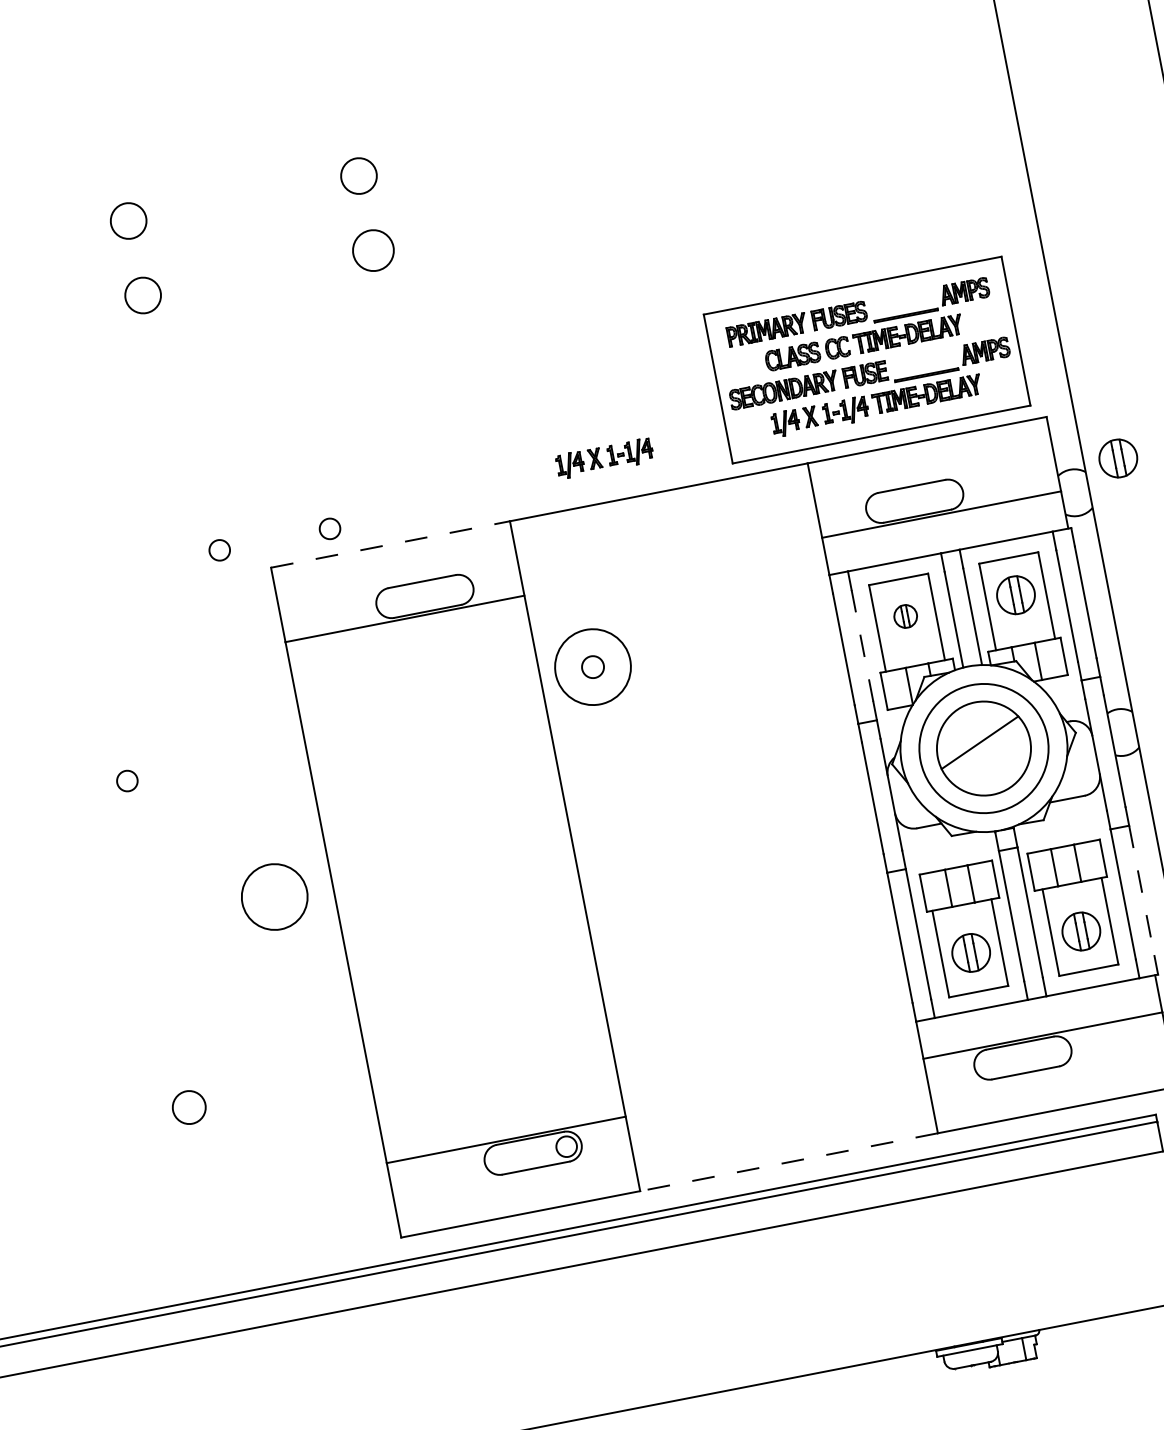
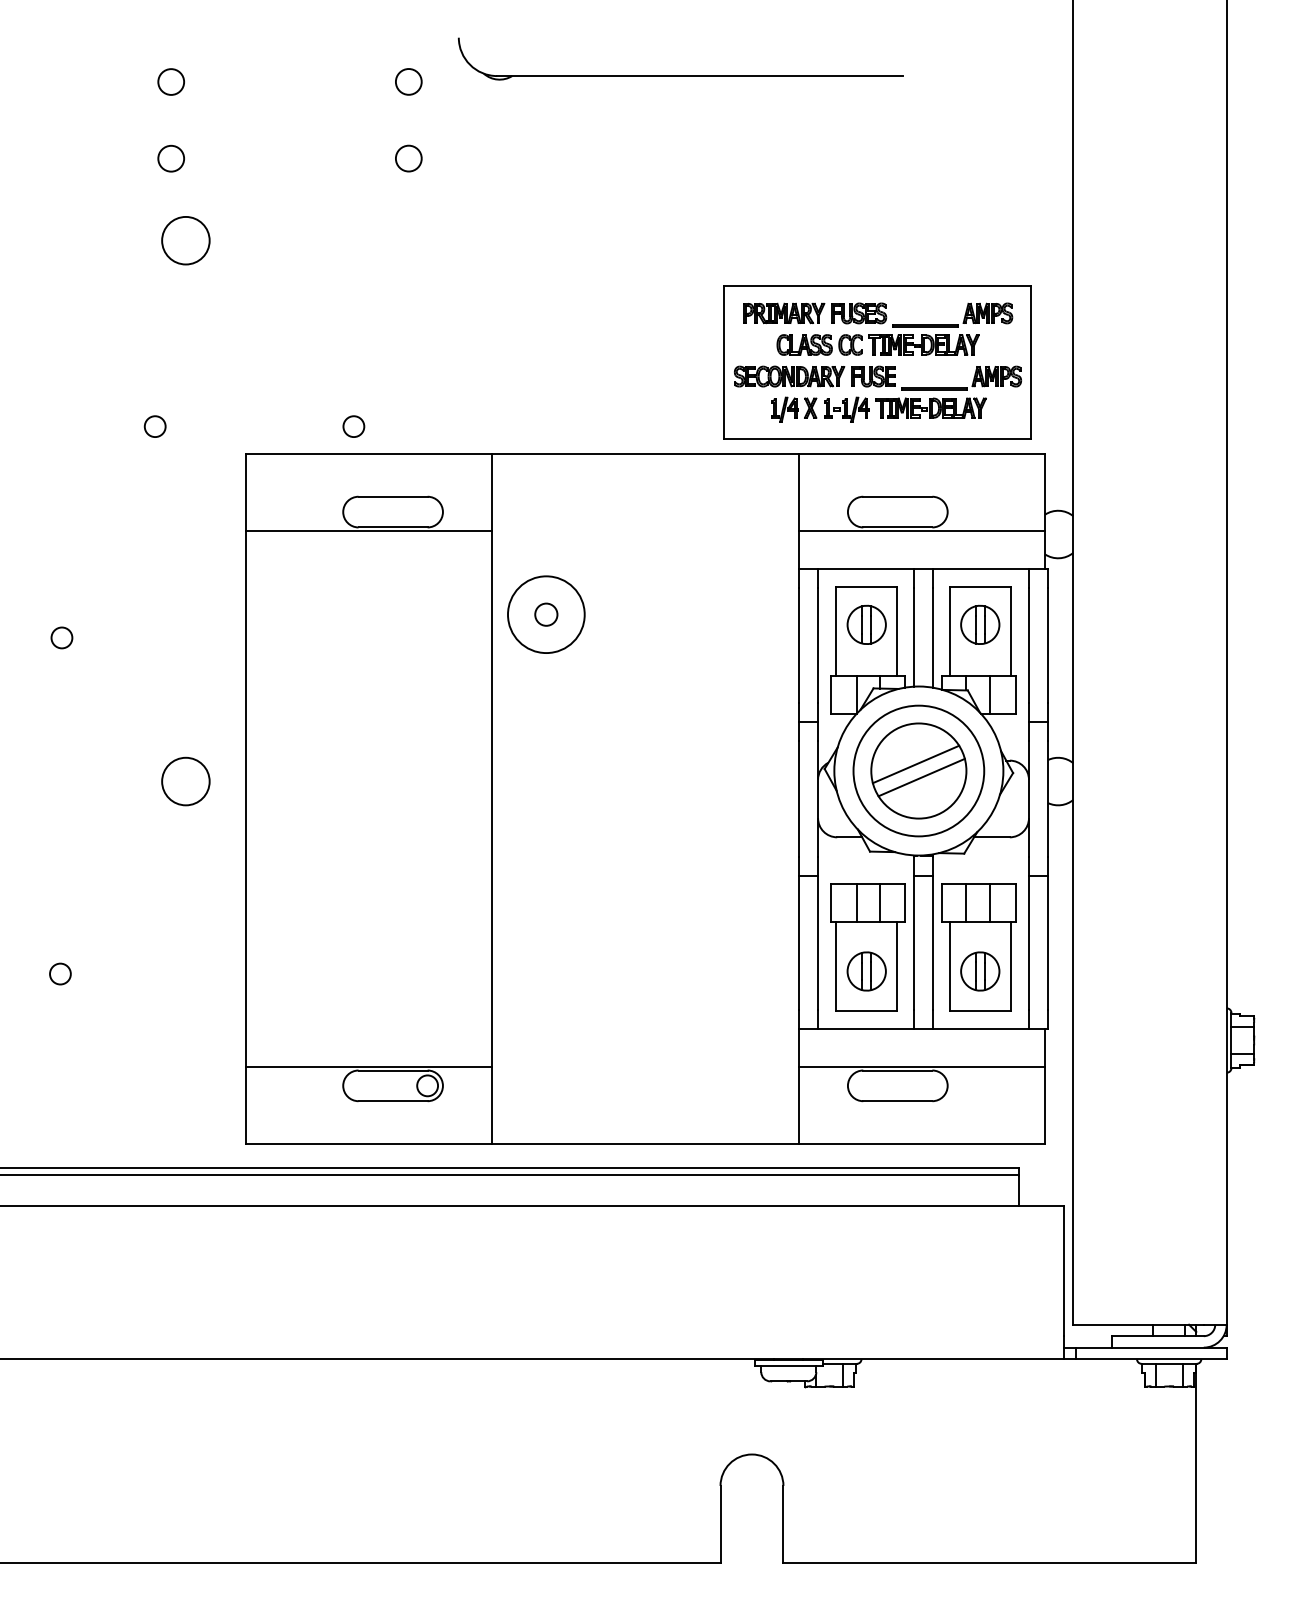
part: (621, 118) -> (680, 75), added
circle: (358, 175) -> (408, 81), size x0.71
circle: (127, 220) -> (170, 81), size x0.71
circle: (373, 250) -> (408, 158), size x0.62
circle: (142, 295) -> (170, 158), size x0.71
circle: (172, 372) -> (185, 240), added
part: (604, 458) -> (598, 409), removed
part: (1118, 458) -> (1108, 508), removed
circle: (329, 528) -> (353, 426), moved
line: (391, 544) -> (369, 453), dashed -> solid
circle: (219, 550) -> (154, 426), moved
part: (905, 616) -> (866, 624), size x1.67
line: (862, 645) -> (818, 645), dashed -> solid
line: (987, 754) -> (921, 777), added
line: (1142, 891) -> (1048, 943), dashed -> solid
circle: (274, 897) -> (185, 781), size x0.71
circle: (189, 1106) -> (60, 973), size x0.62
line: (788, 1162) -> (644, 1144), dashed -> solid

